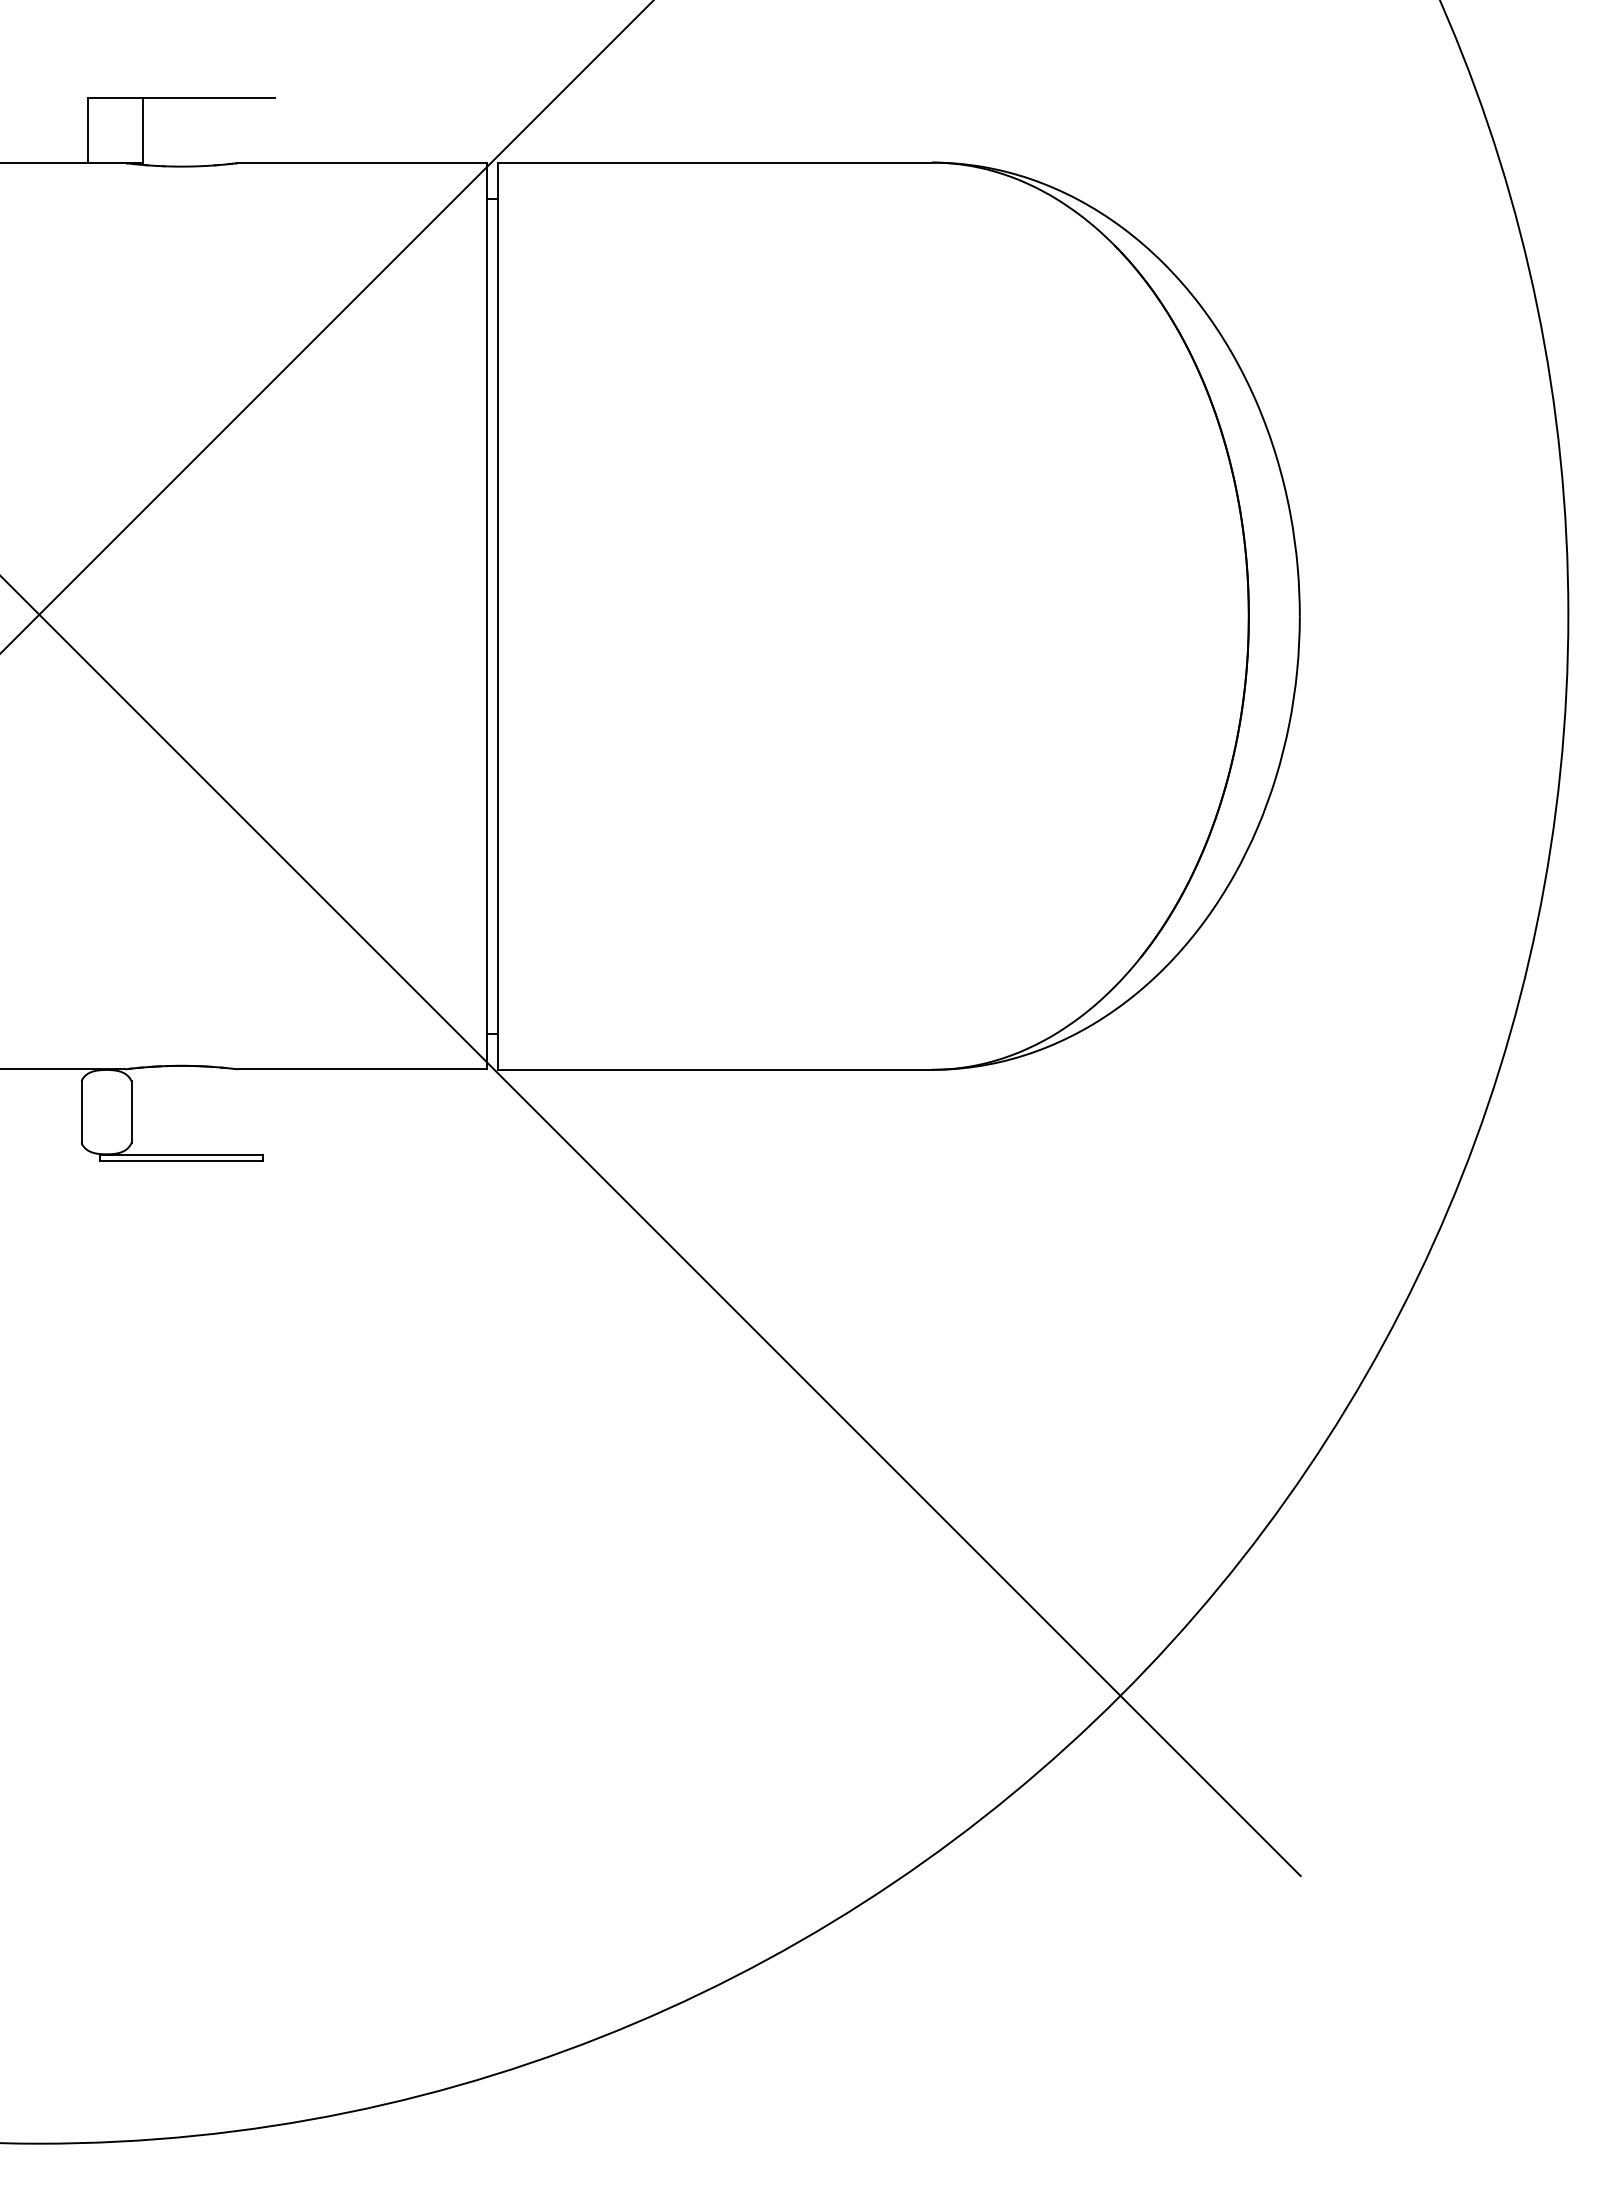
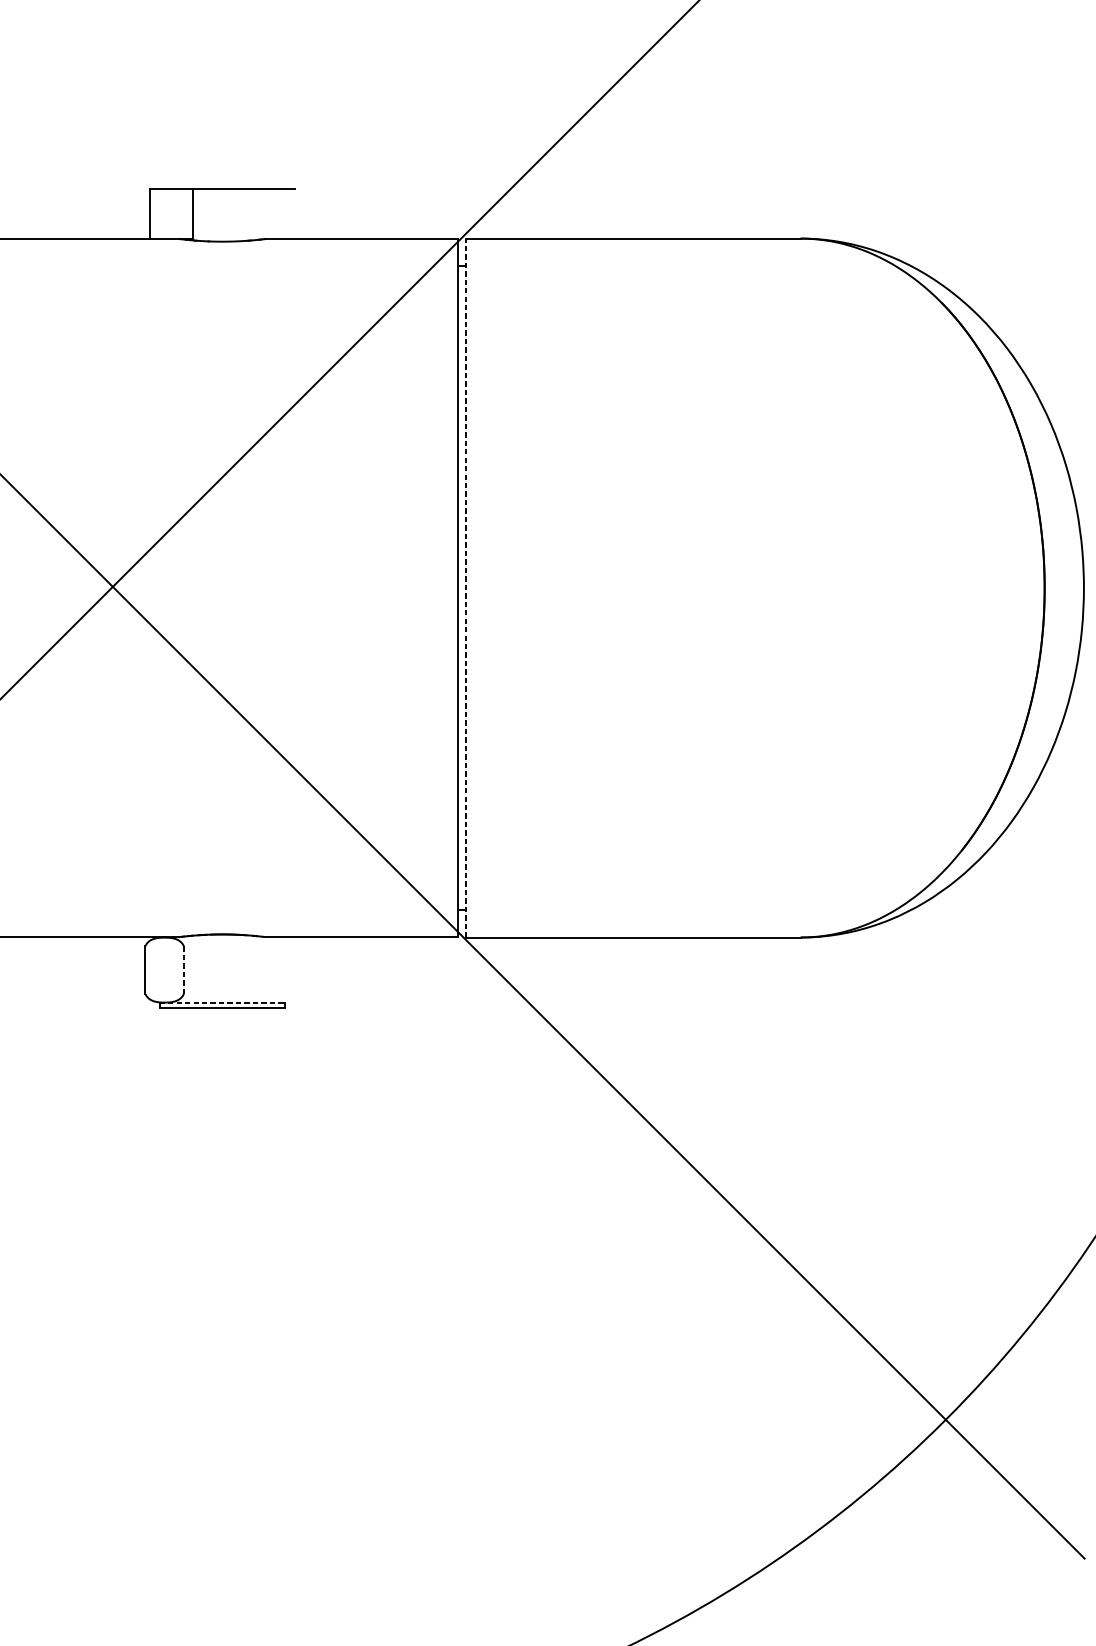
line: (497, 616) -> (465, 588), solid -> dashed
line: (131, 1112) -> (183, 970), solid -> dashed
line: (181, 1154) -> (222, 1002), solid -> dashed

